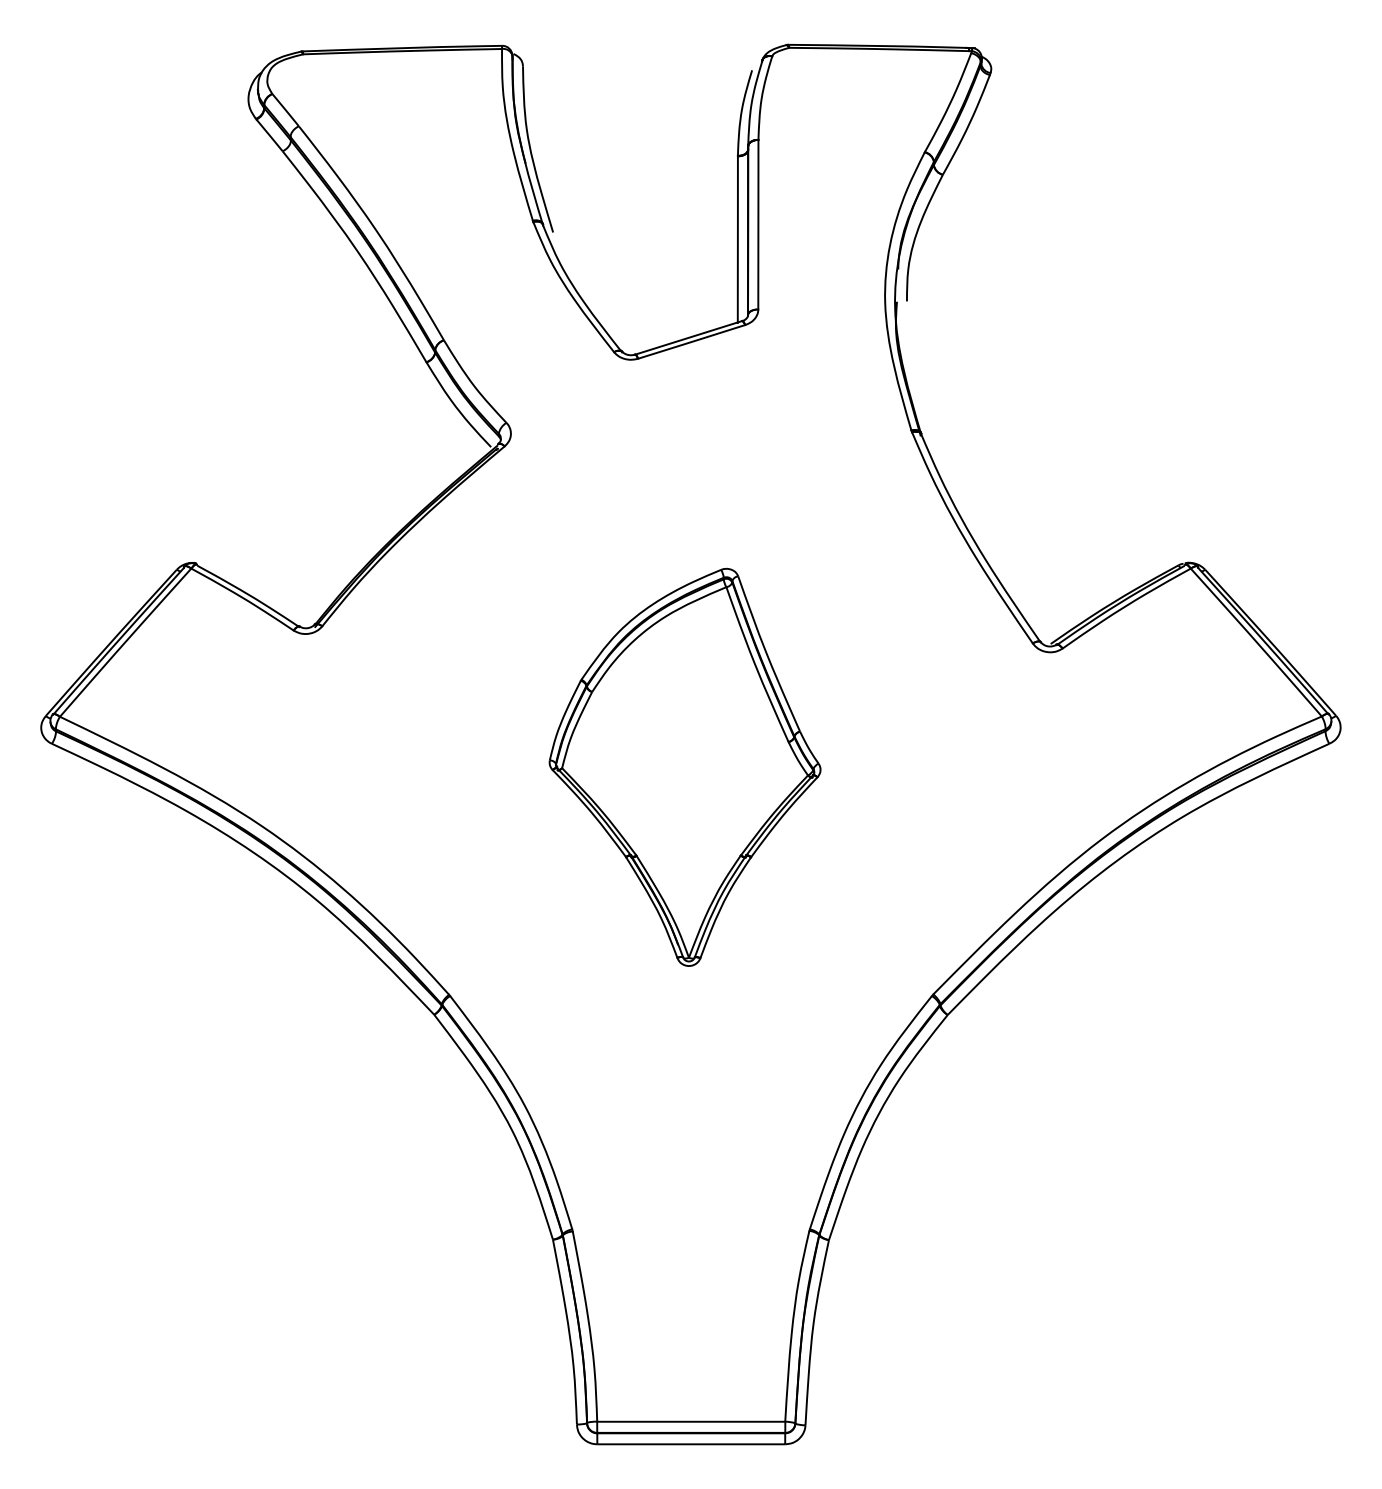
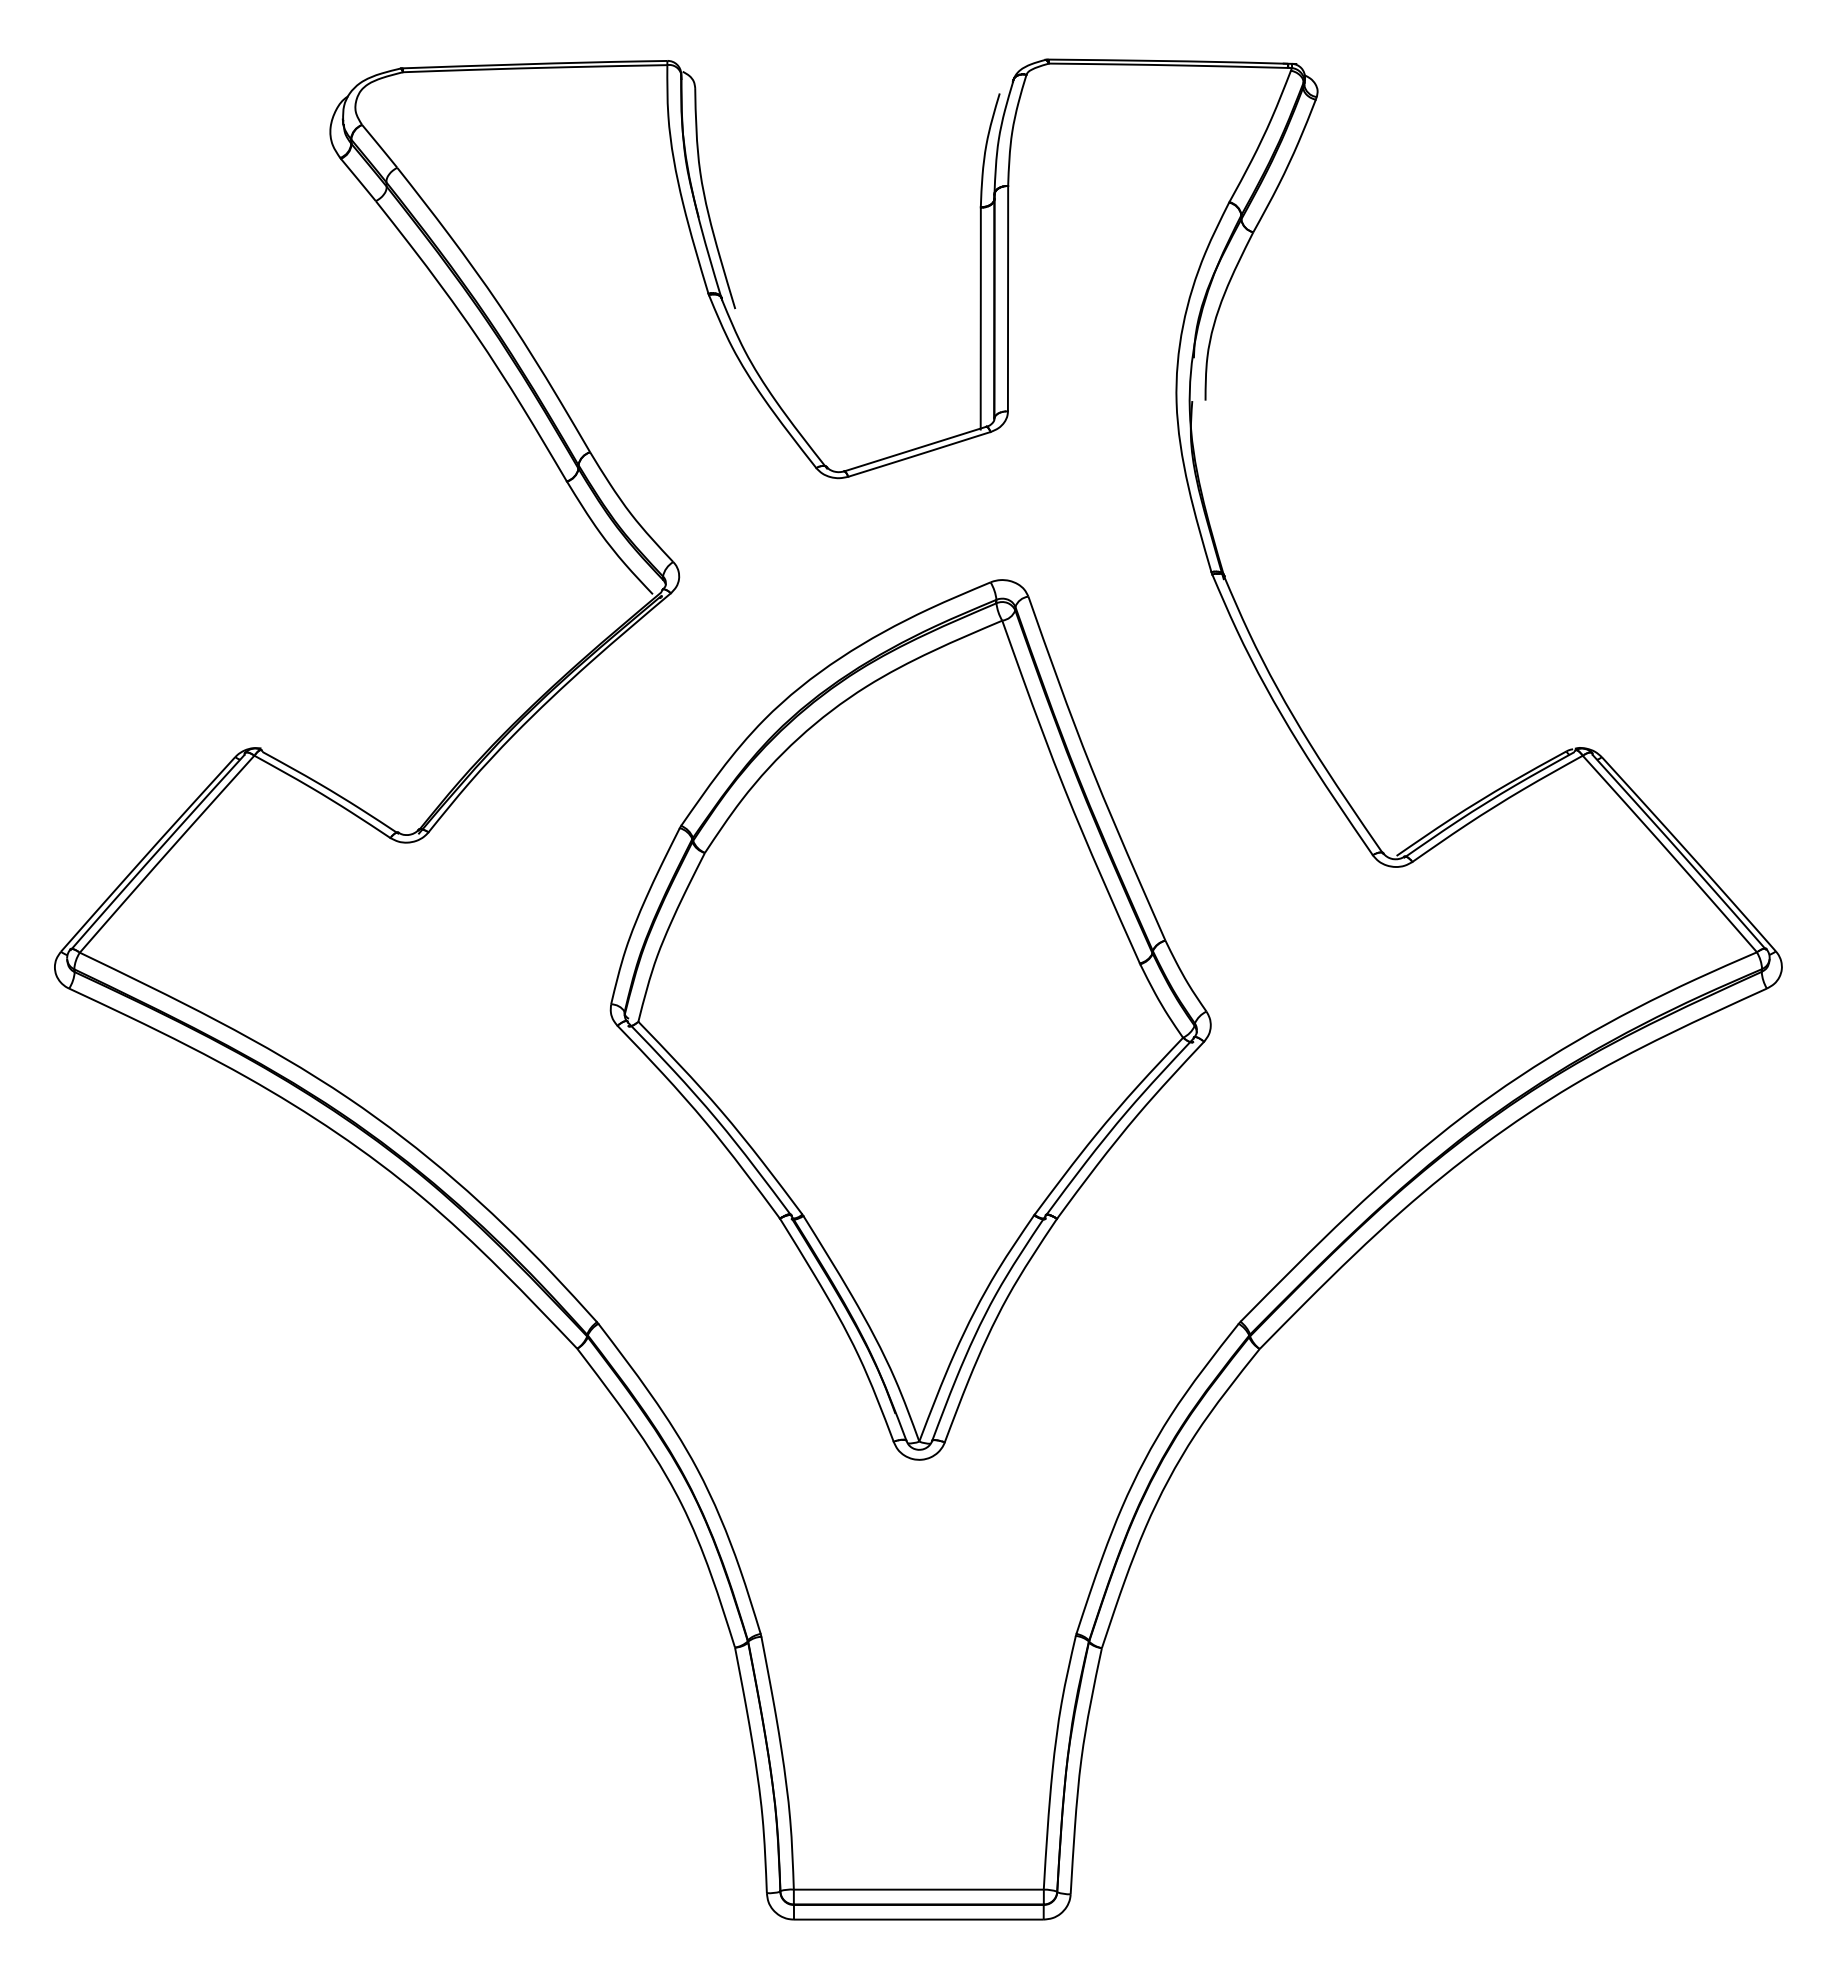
part: (684, 767) -> (910, 1019), size x1.67

